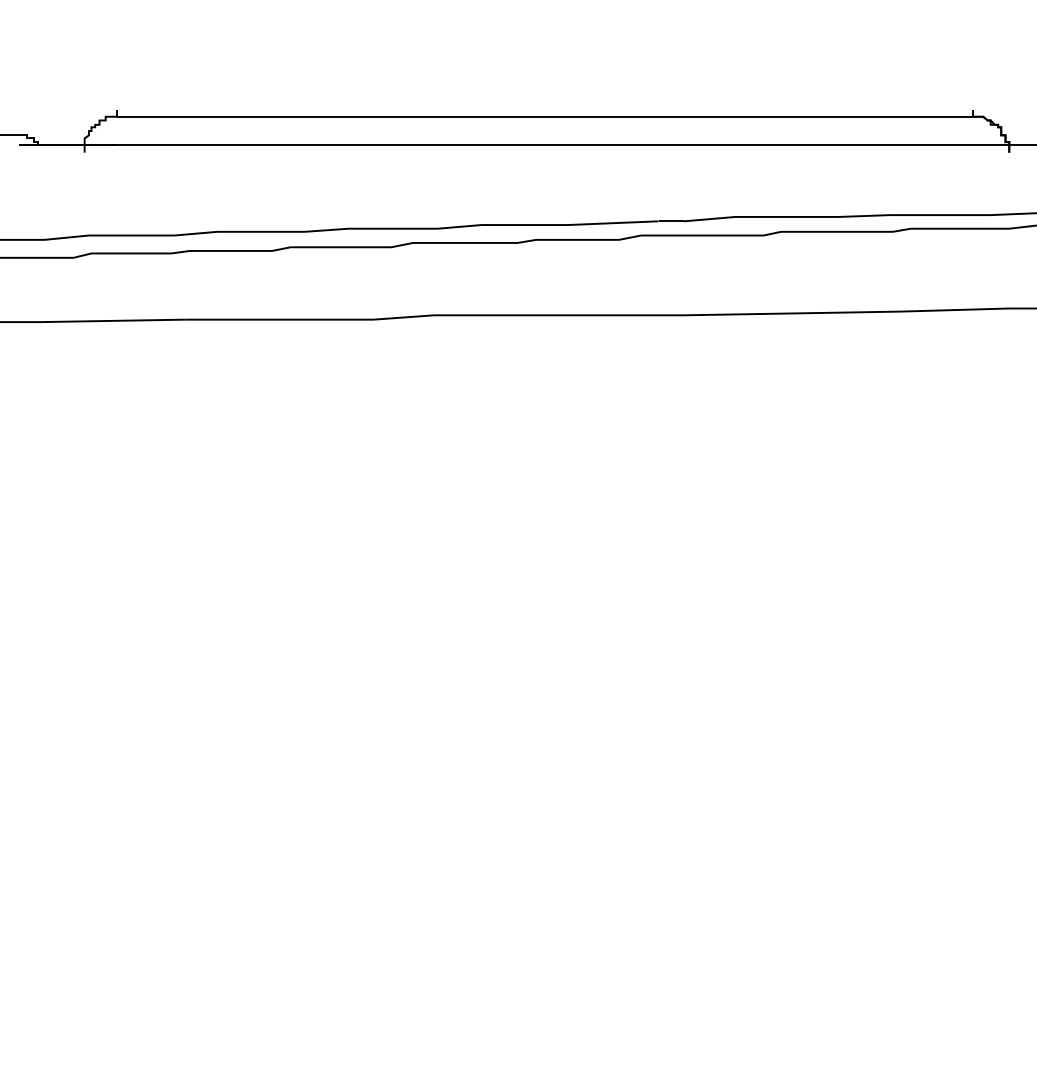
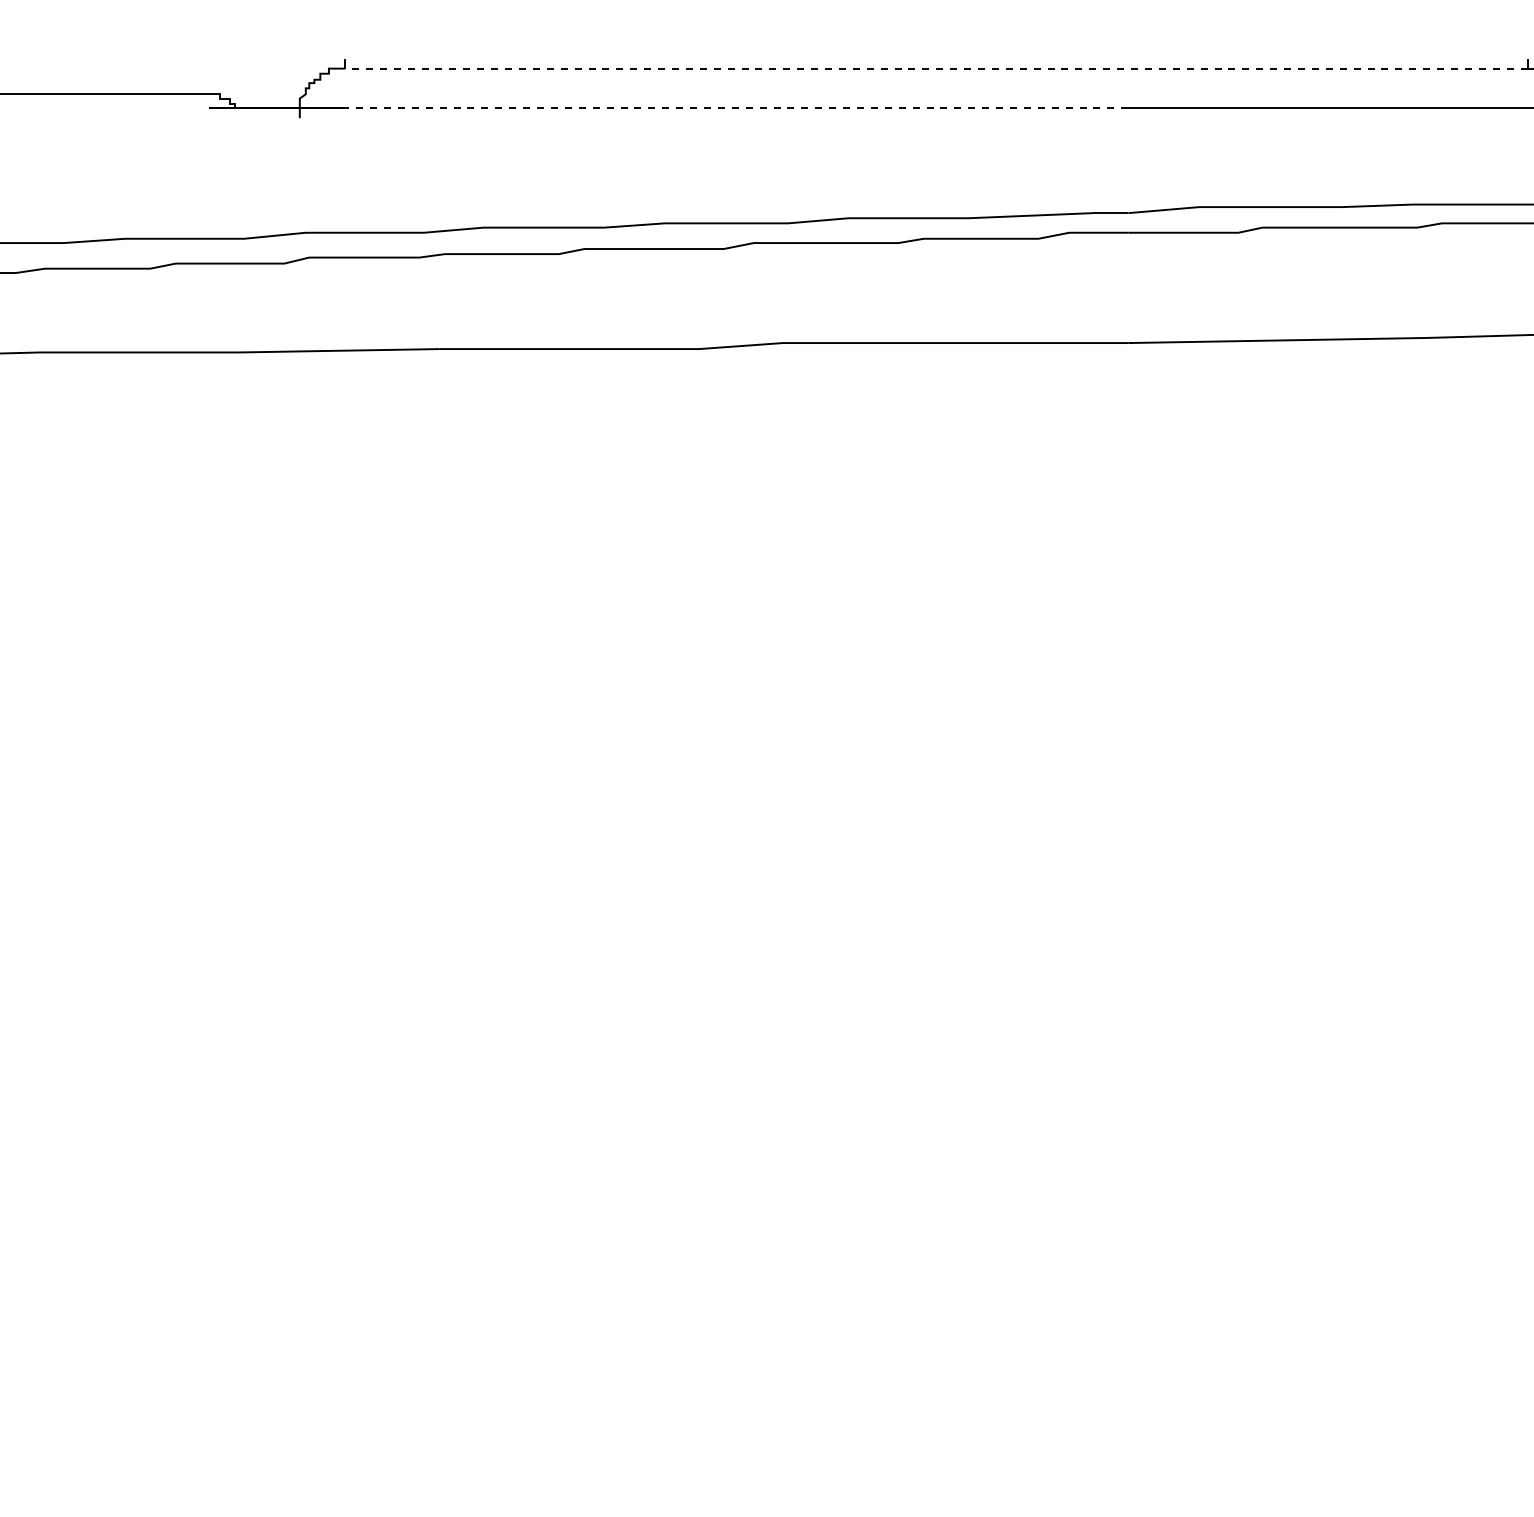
line: (544, 116) -> (935, 68), solid -> dashed
line: (400, 144) -> (736, 107), solid -> dashed

